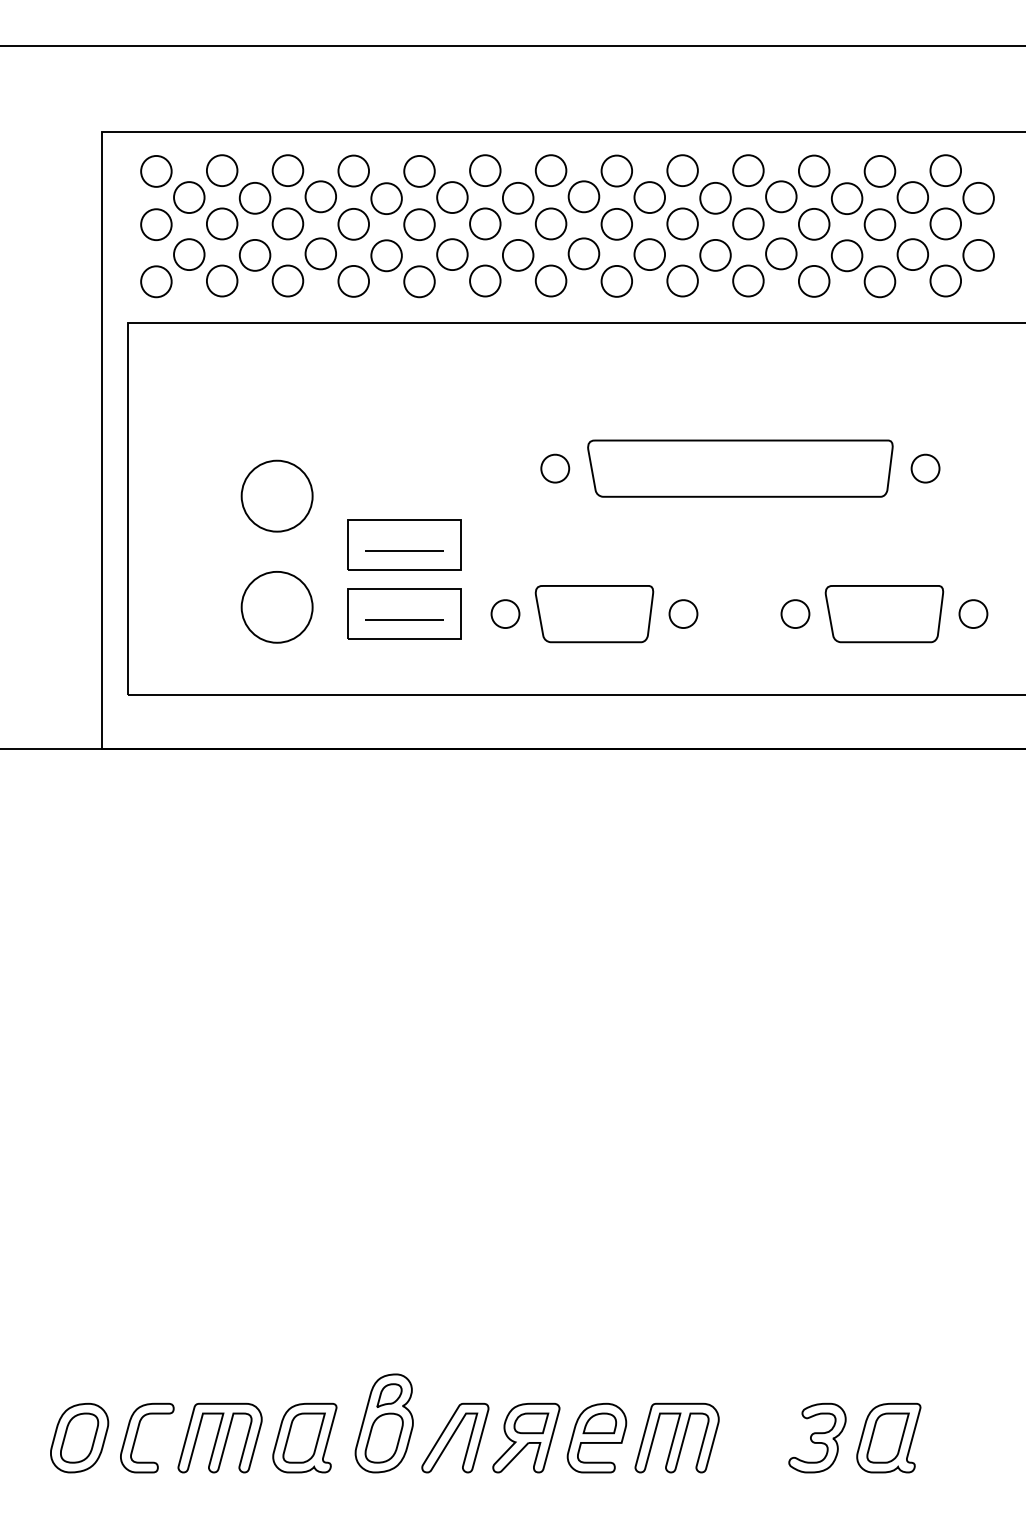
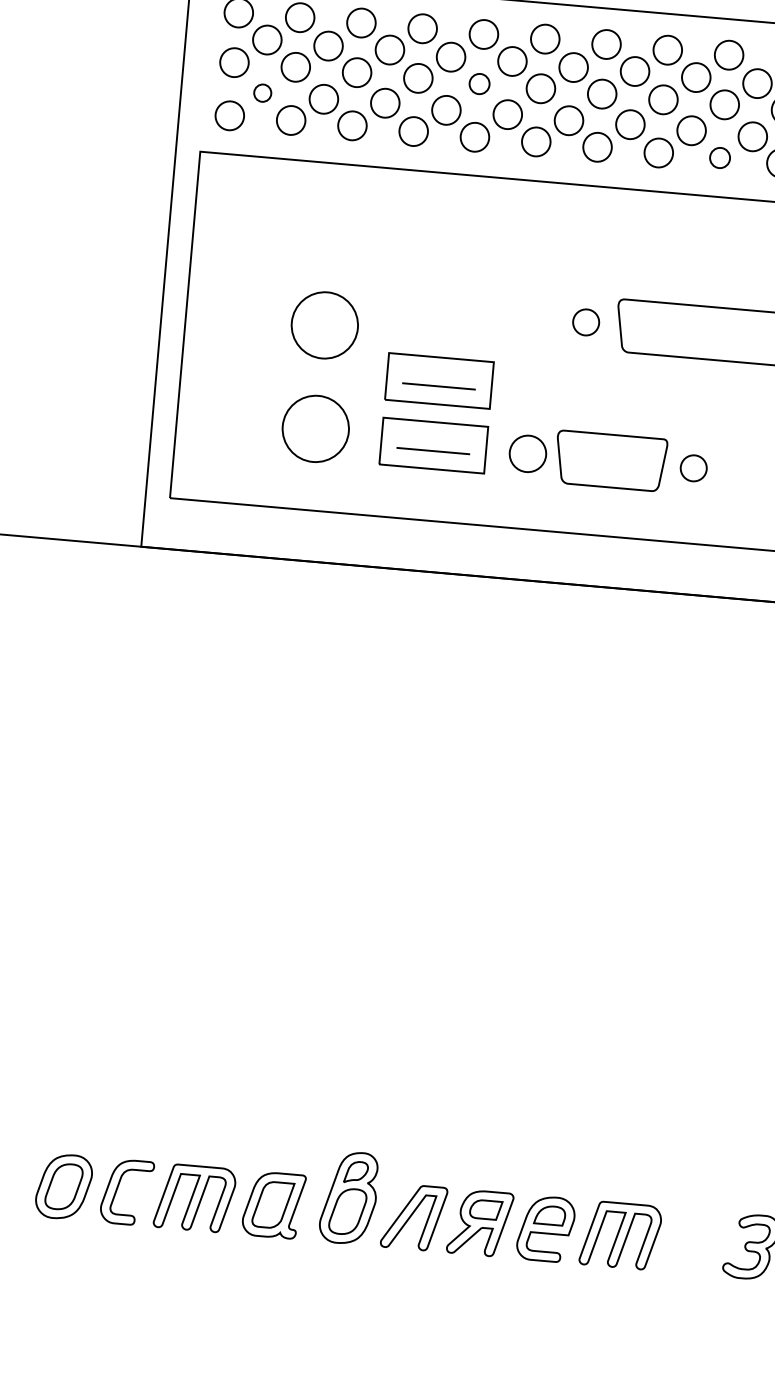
part: (419, 224) -> (479, 83), size x0.7
part: (189, 254) -> (262, 93), size x0.6
part: (682, 280) -> (720, 157), size x0.7
part: (505, 613) -> (528, 453), size x1.4

